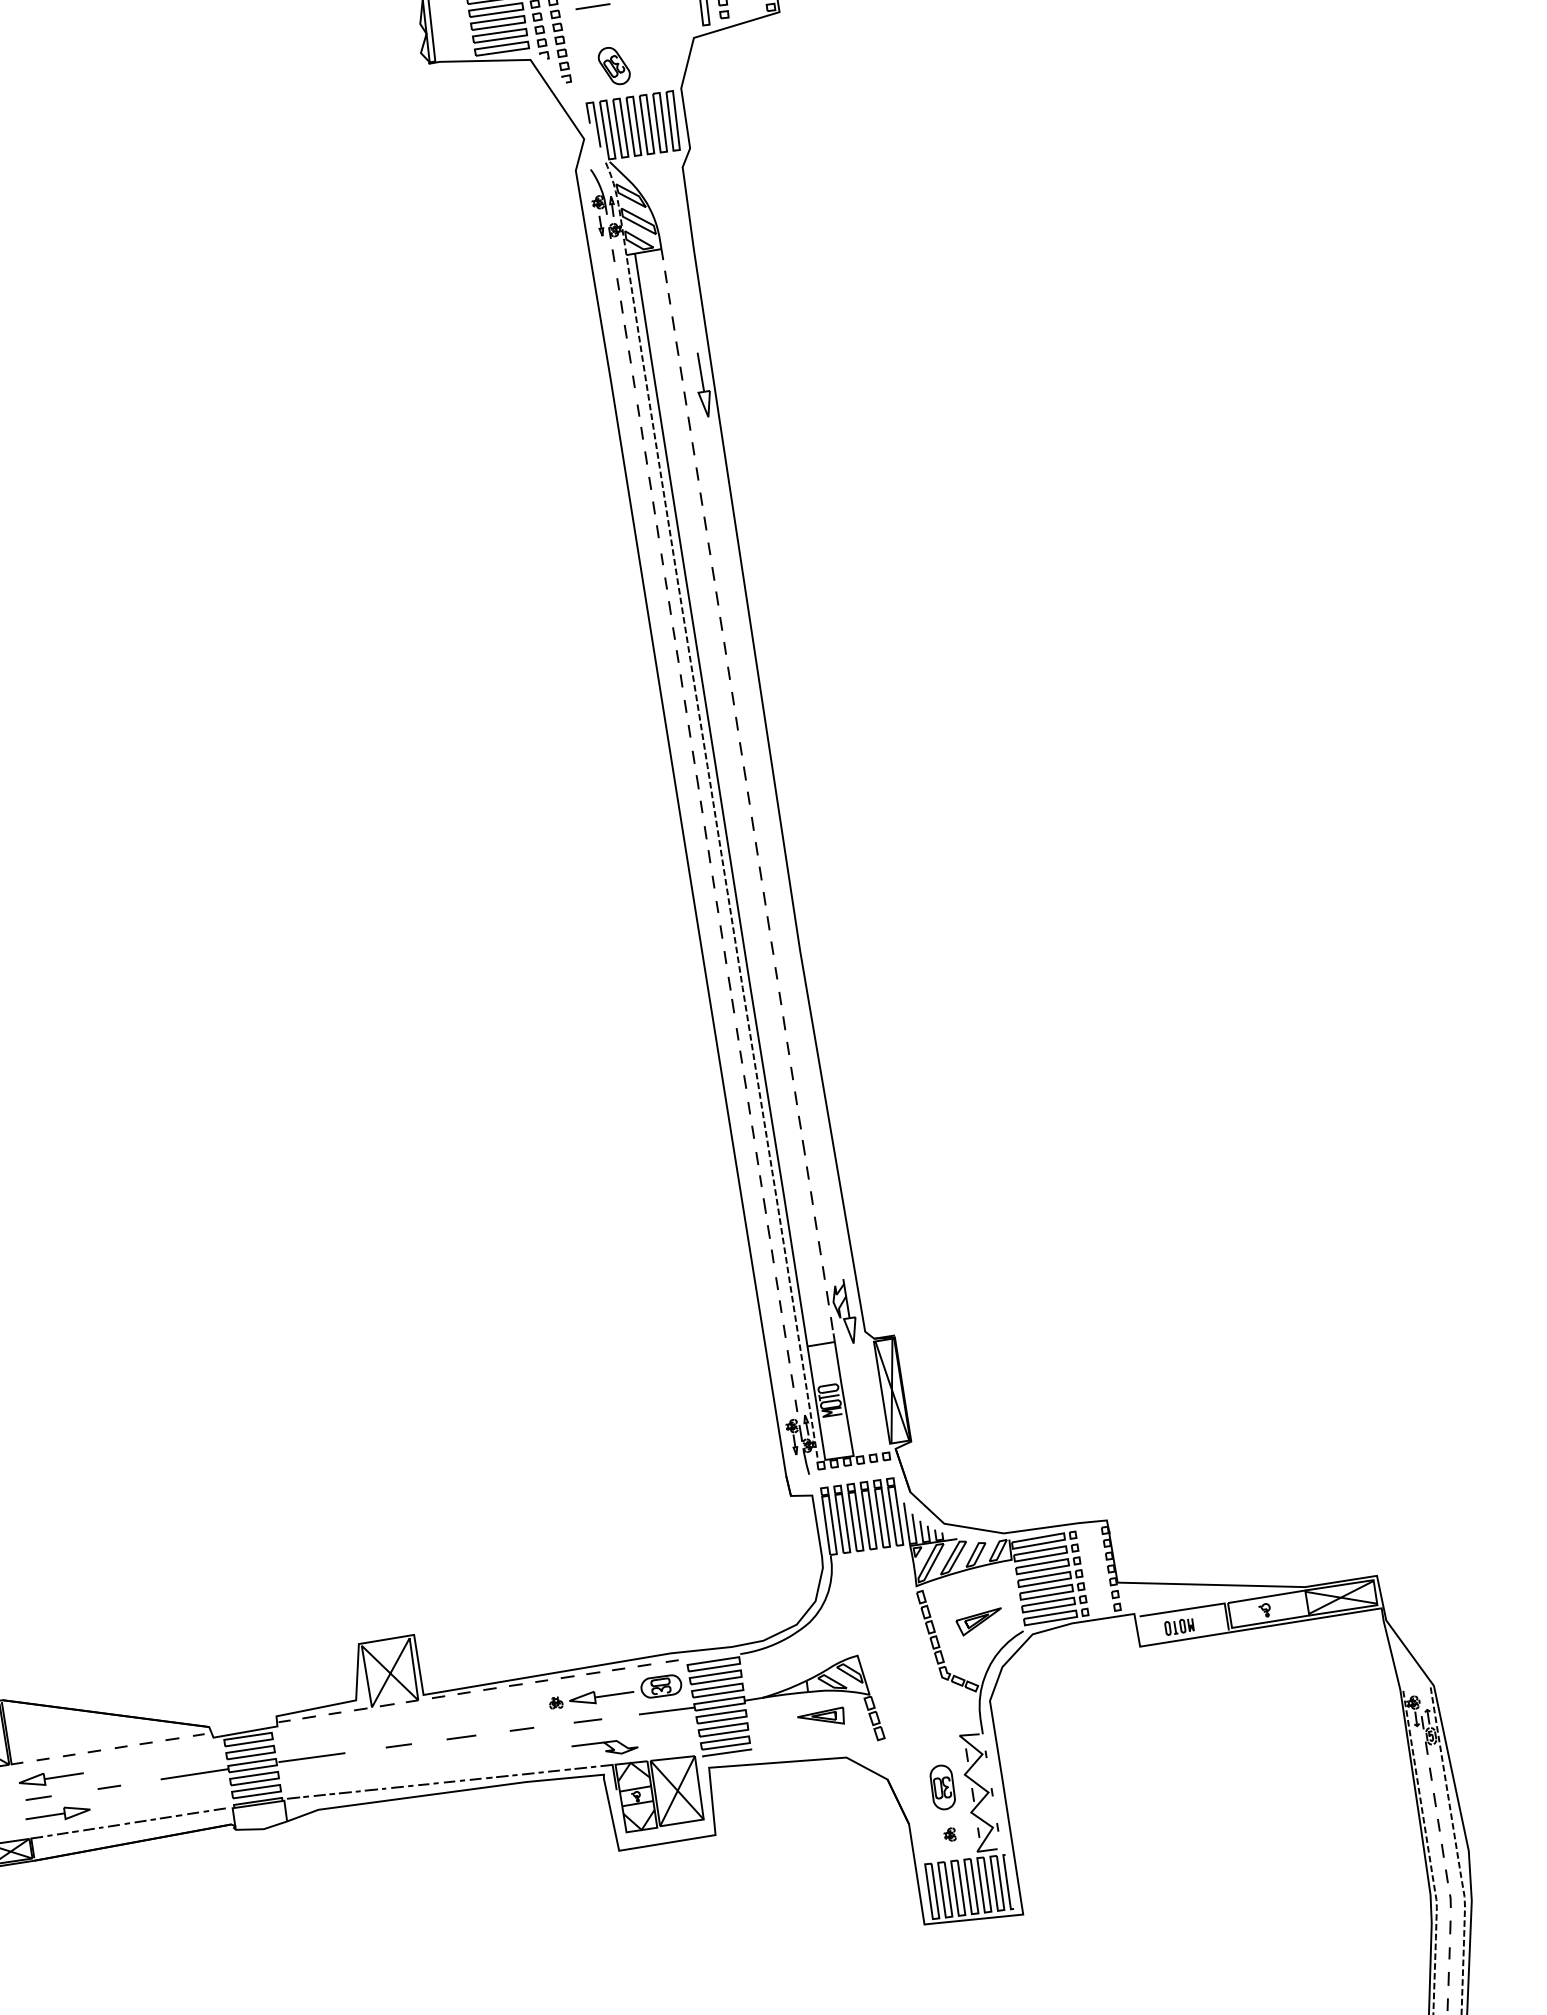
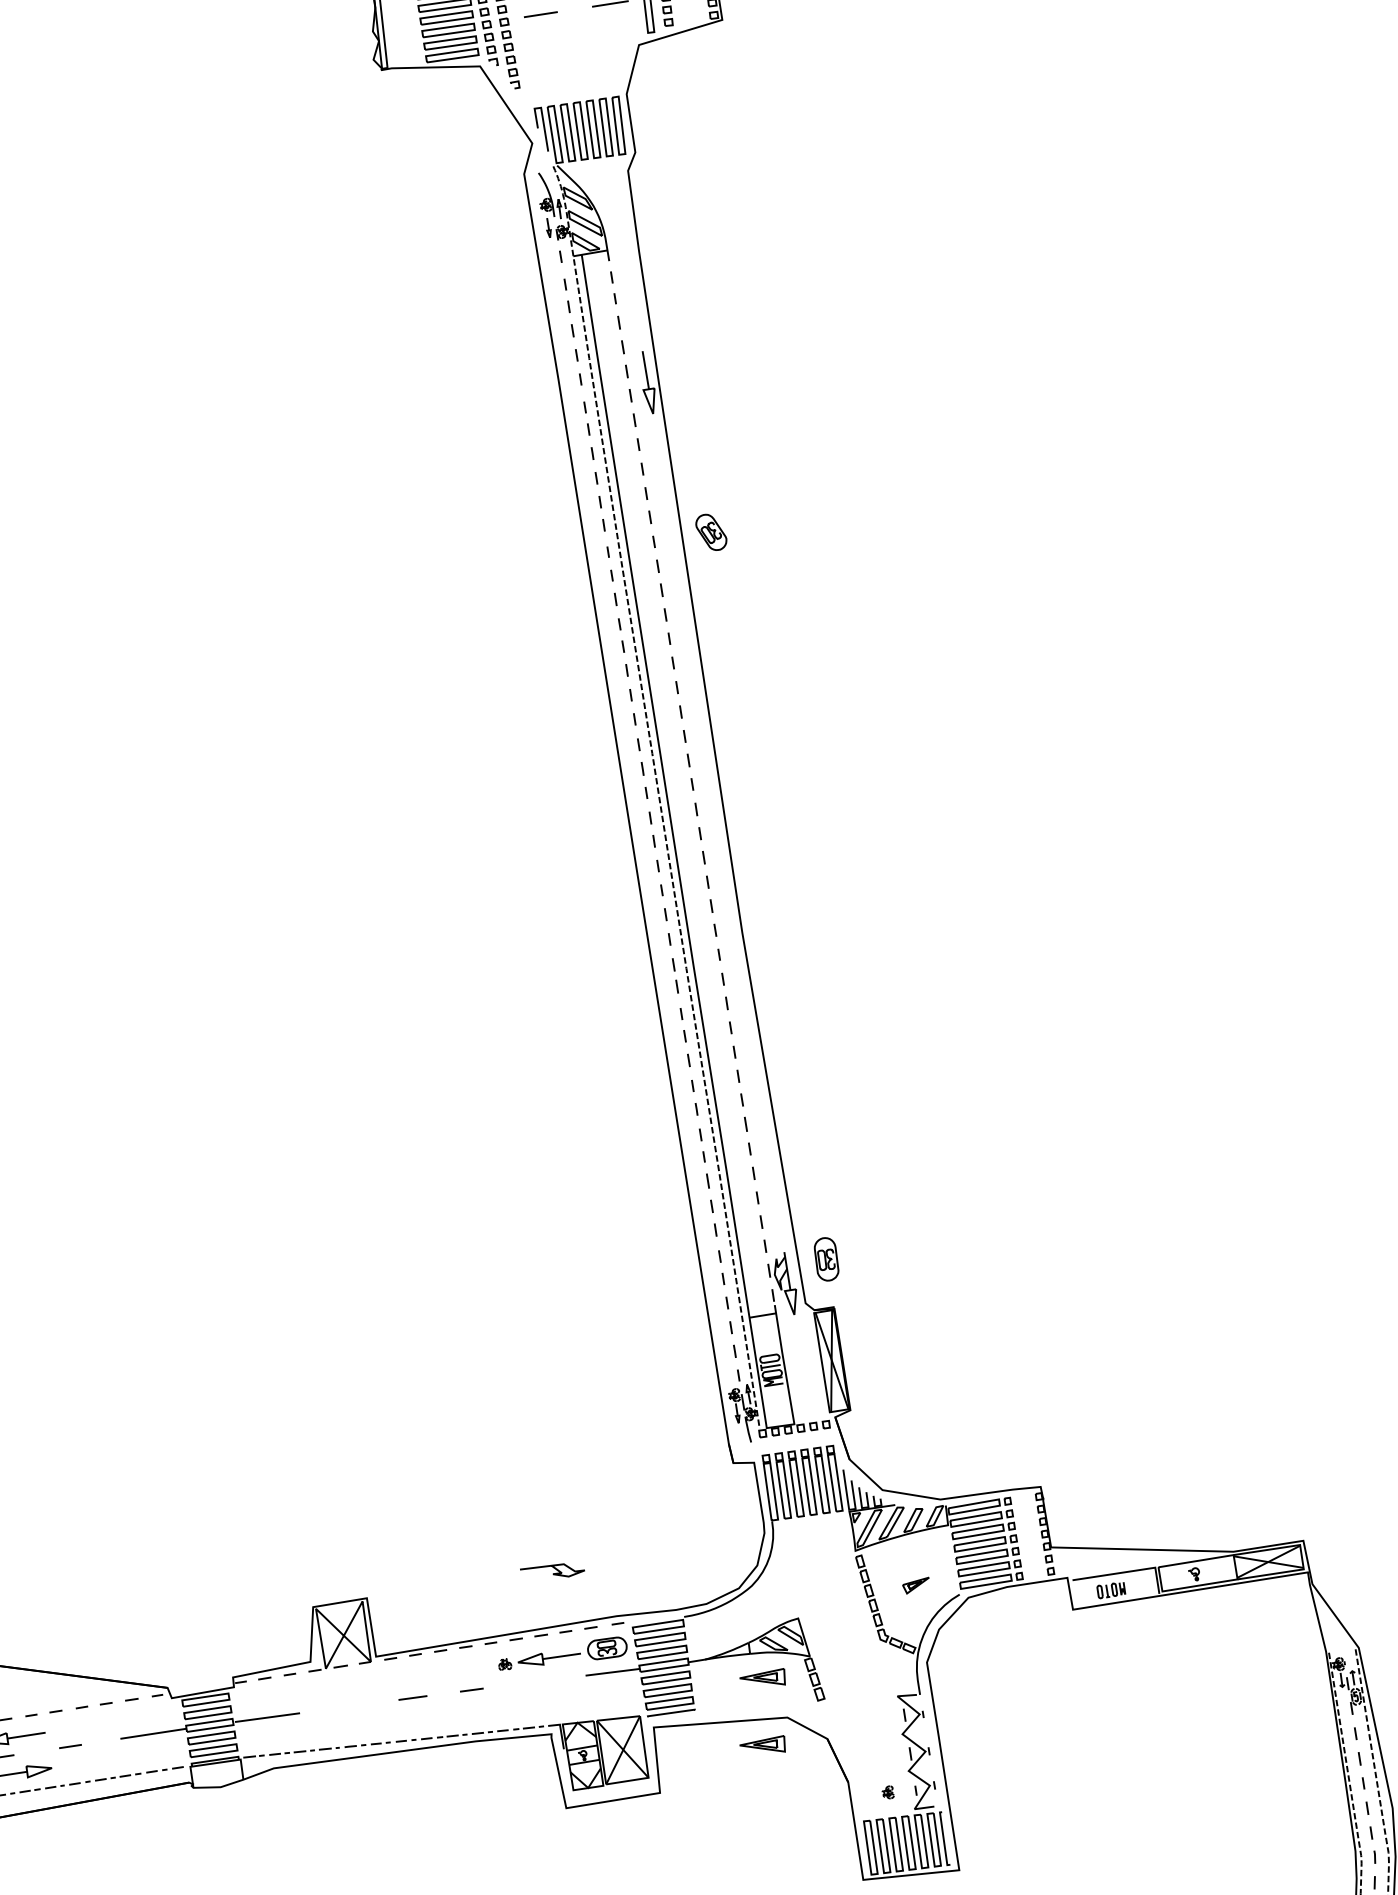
part: (613, 66) -> (710, 532), moved
part: (978, 1621) -> (915, 1585), size x0.6
line: (587, 1720) -> (535, 1681), removed
line: (398, 1745) -> (351, 1705), removed
curve: (606, 1745) -> (554, 1568), moved
part: (820, 1784) -> (762, 1743), added
part: (942, 1787) -> (826, 1259), moved

